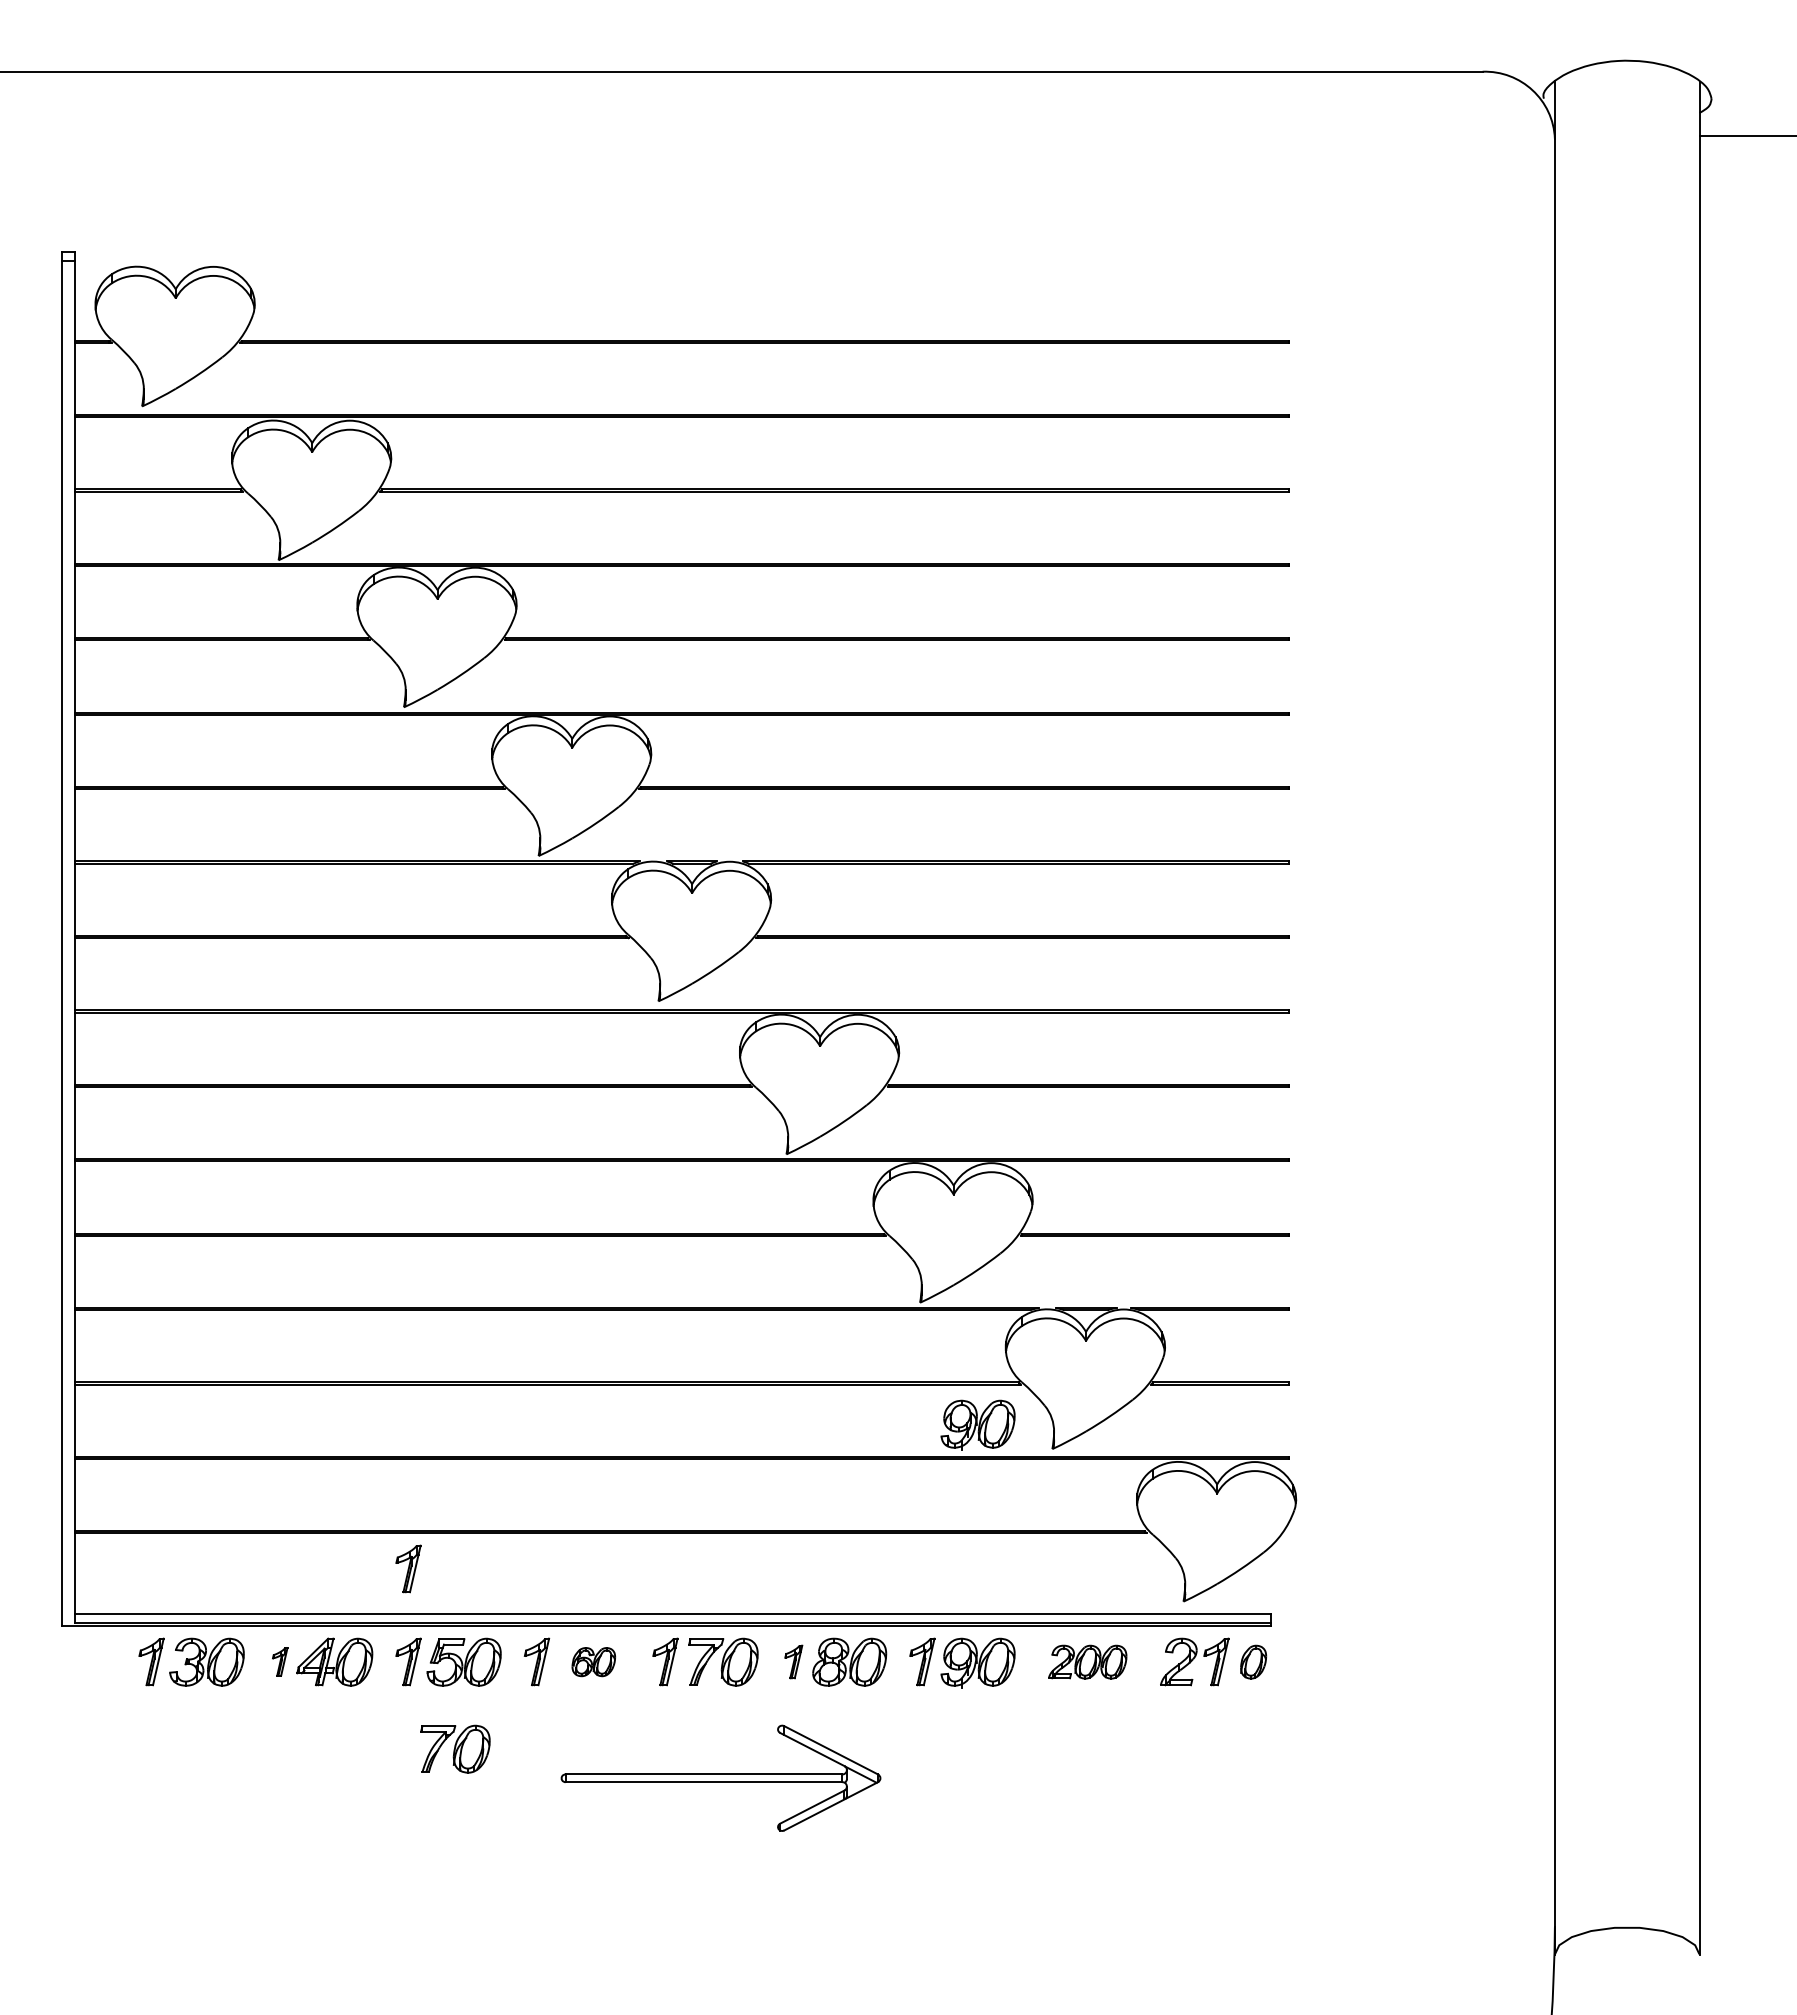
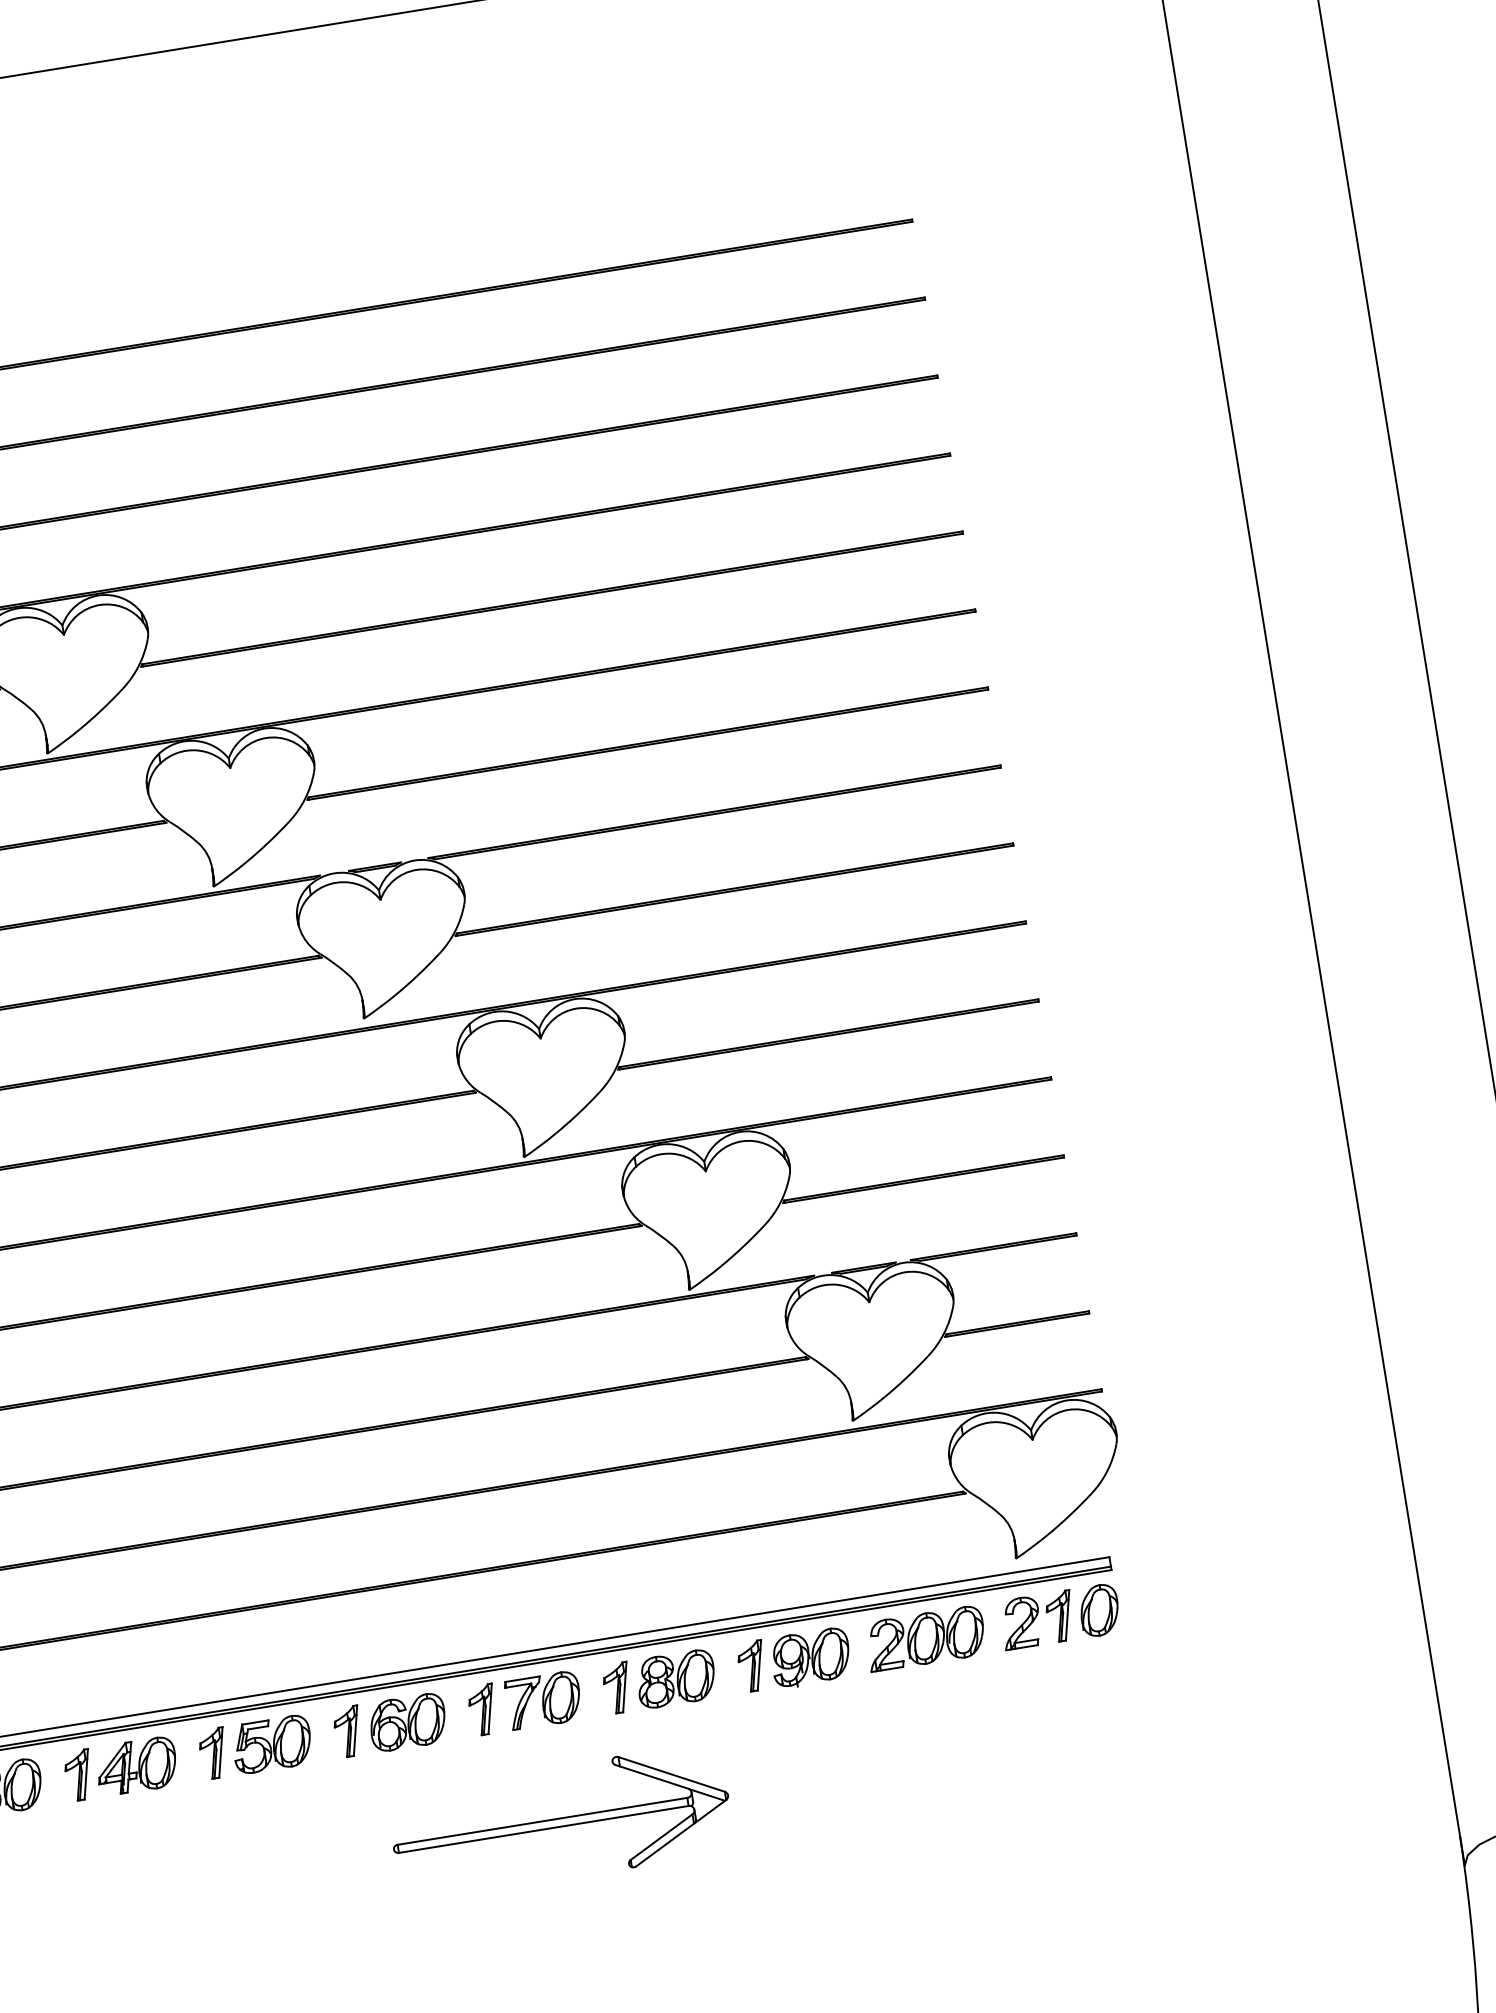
part: (977, 1424) -> (769, 1408), removed
part: (408, 1568) -> (197, 1655), removed
part: (280, 1661) -> (79, 1774), size x1.67
part: (593, 1661) -> (407, 1721), size x1.67
part: (793, 1661) -> (617, 1687), size x1.43
part: (1087, 1661) -> (925, 1637), size x1.43
part: (1253, 1661) -> (1099, 1609), size x1.43
part: (455, 1748) -> (277, 1836), removed

